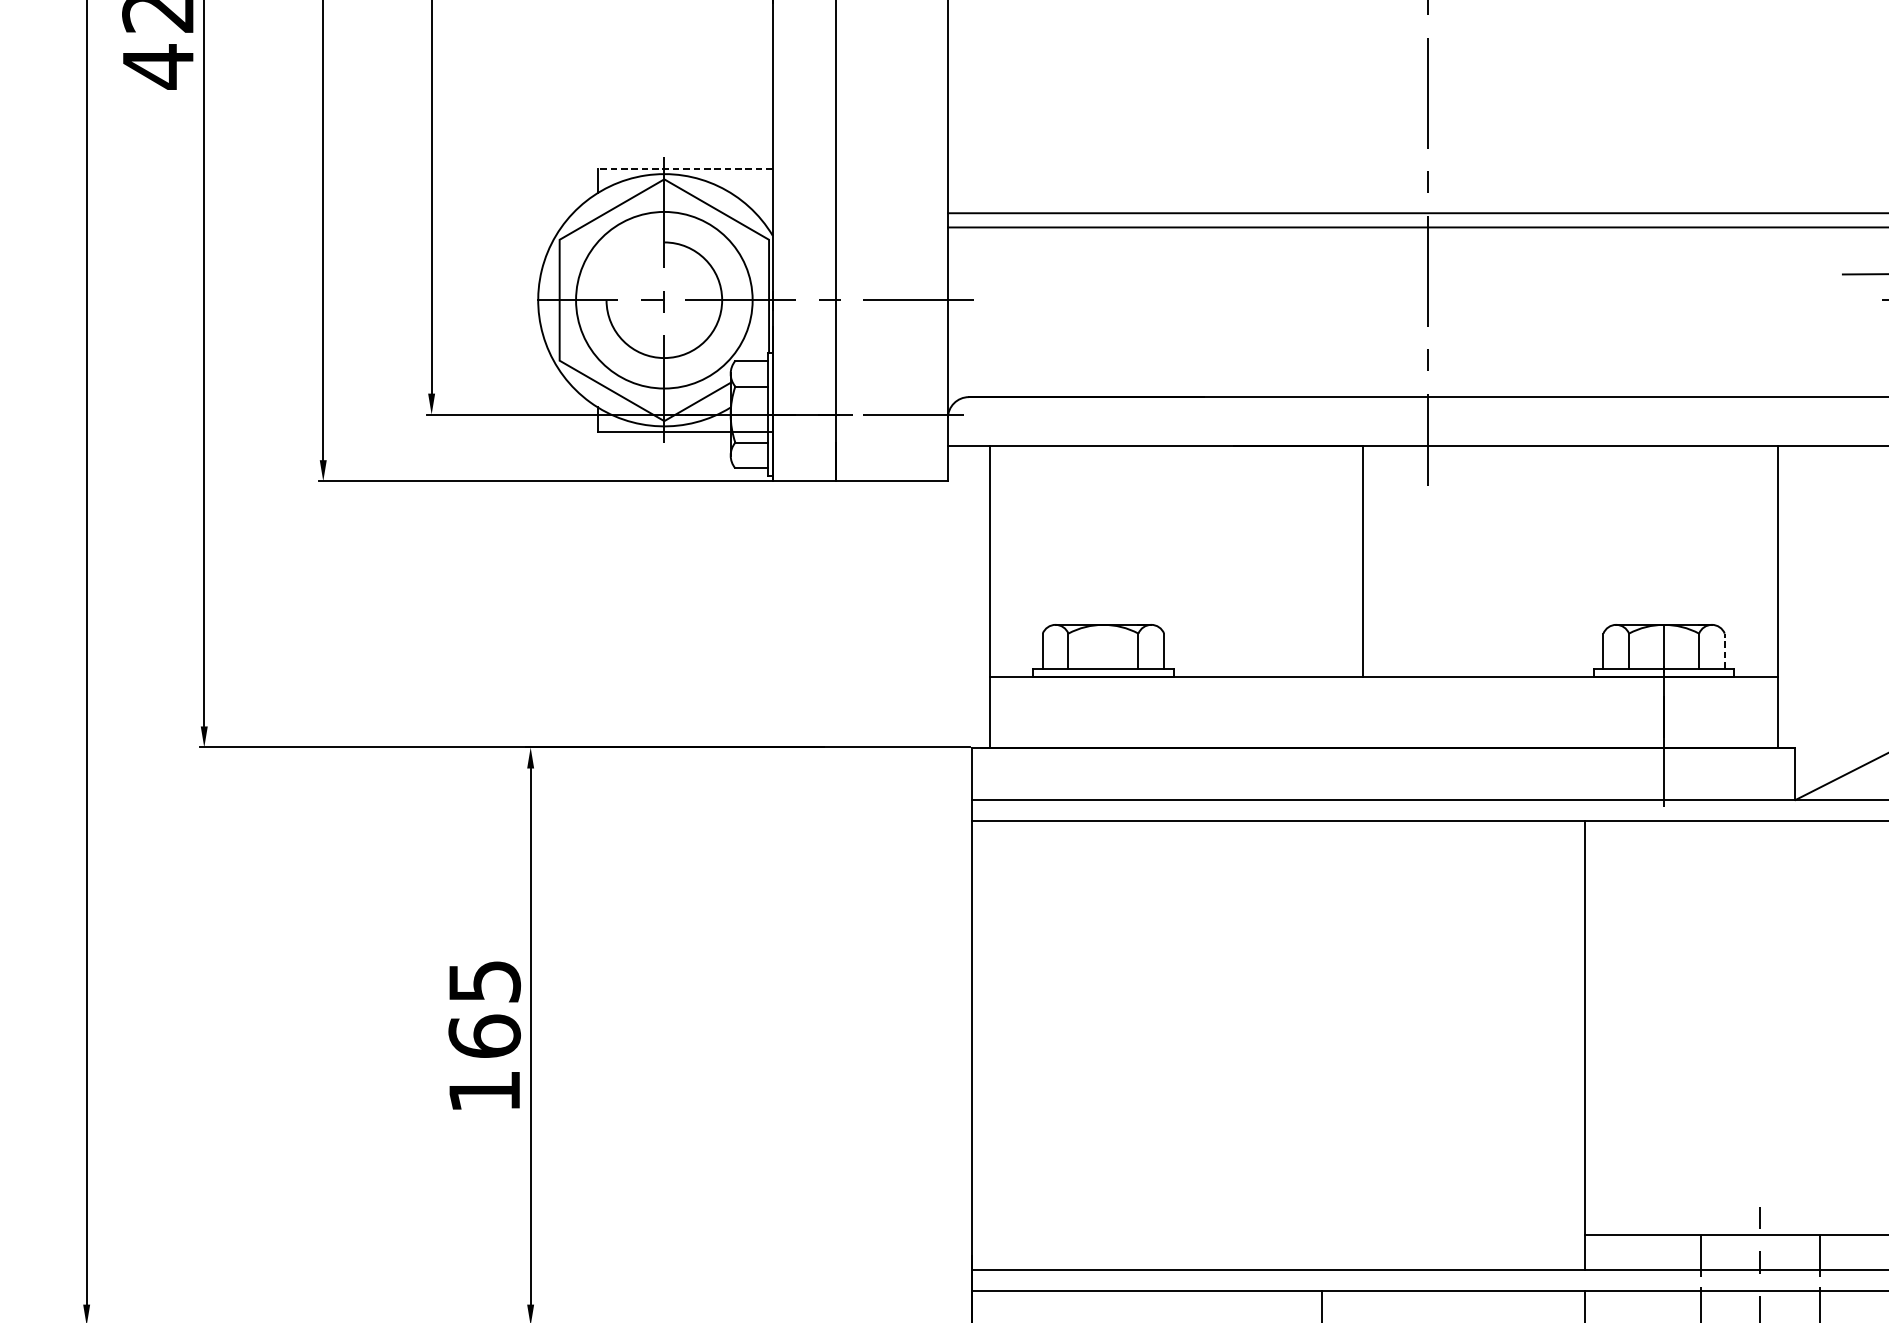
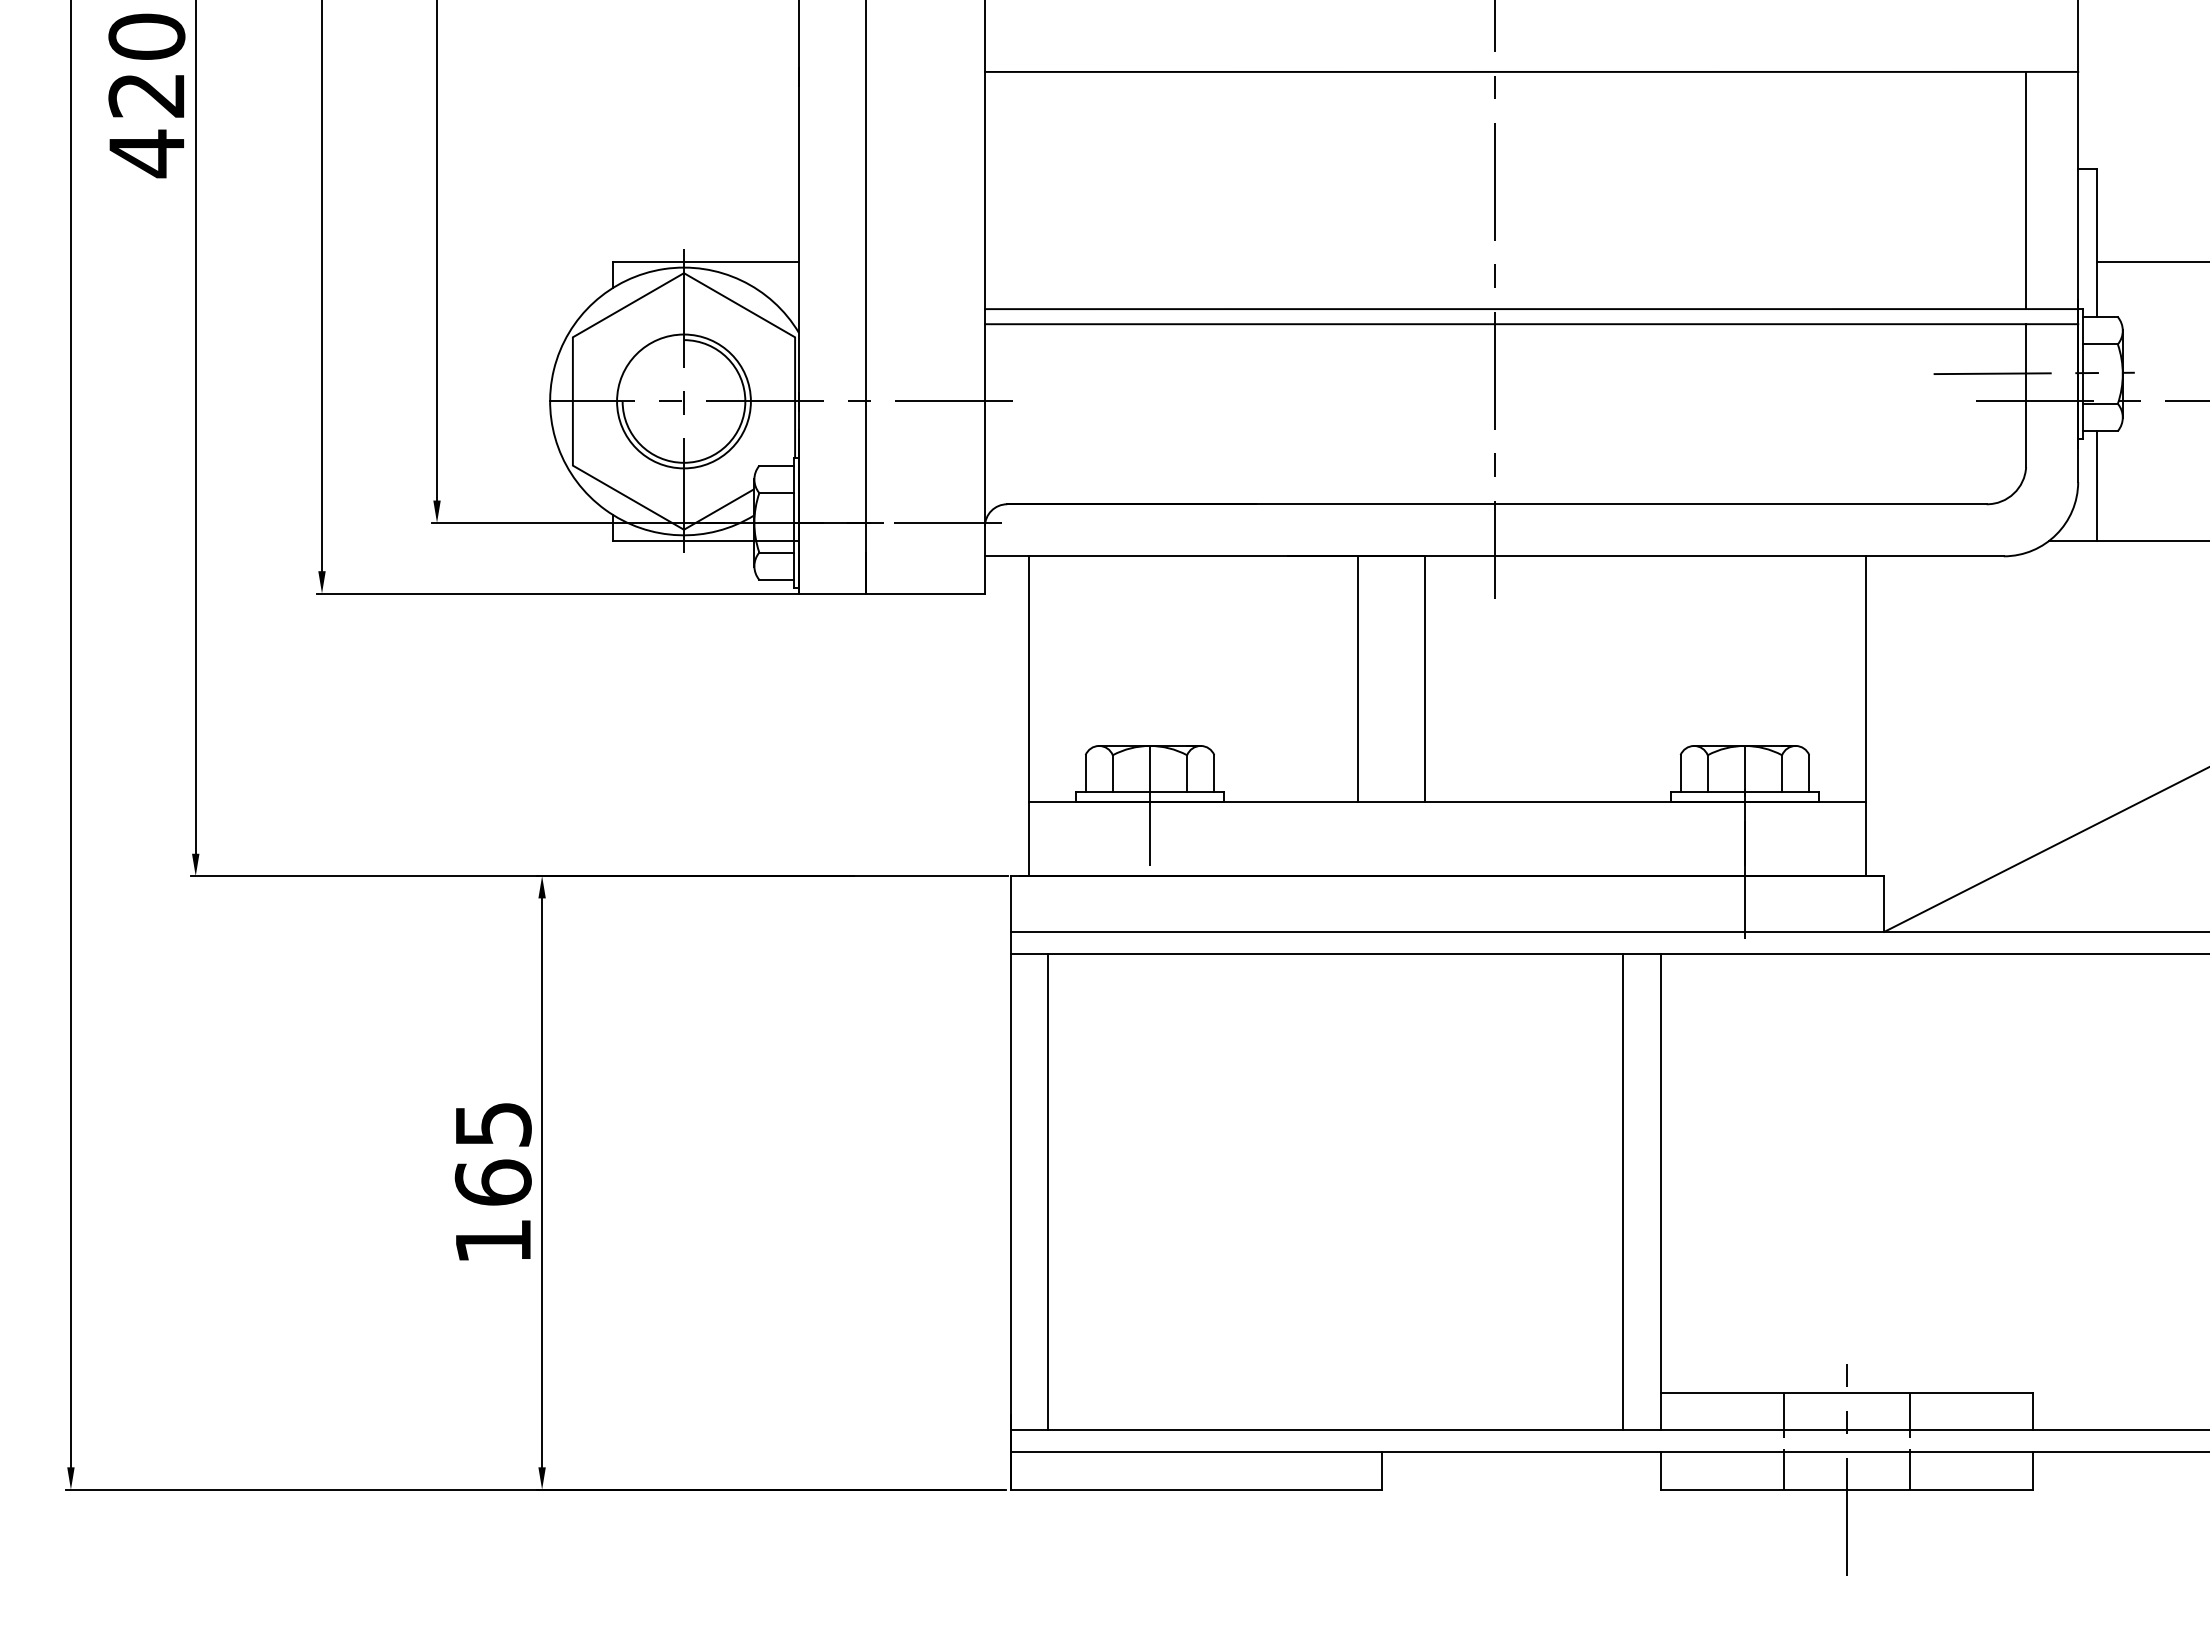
line: (685, 169) -> (706, 262), dashed -> solid
circle: (663, 300) -> (683, 401), size x0.71
line: (1299, 561) -> (1358, 678), added
line: (1724, 650) -> (1809, 773), dashed -> solid
line: (1103, 677) -> (1149, 801), added
line: (1006, 1045) -> (1047, 1192), added
line: (1549, 1045) -> (1623, 1192), added

